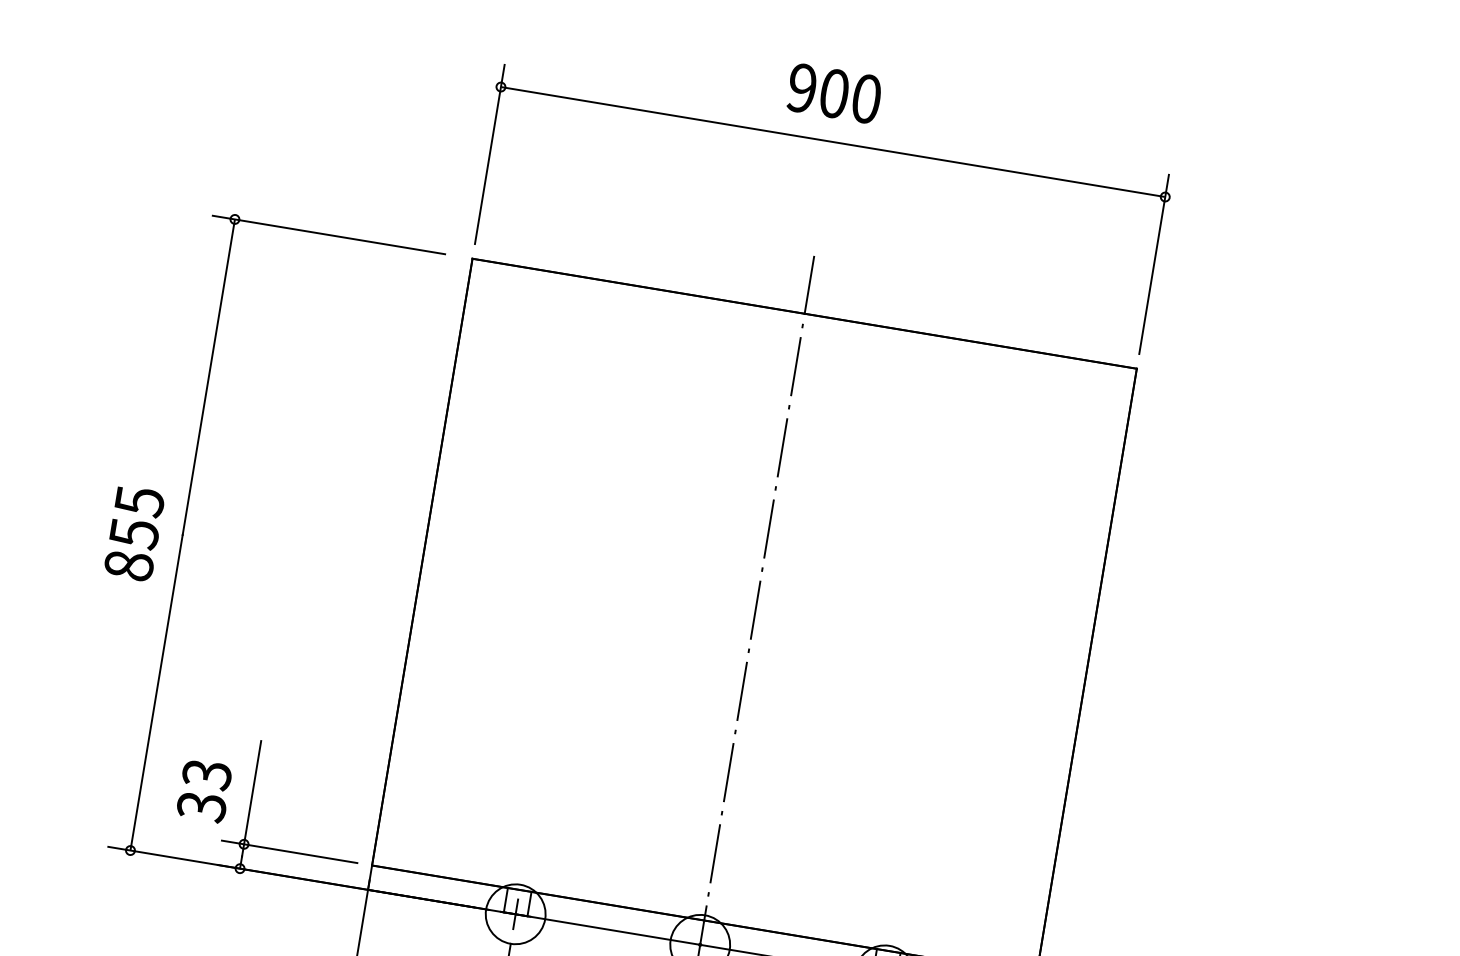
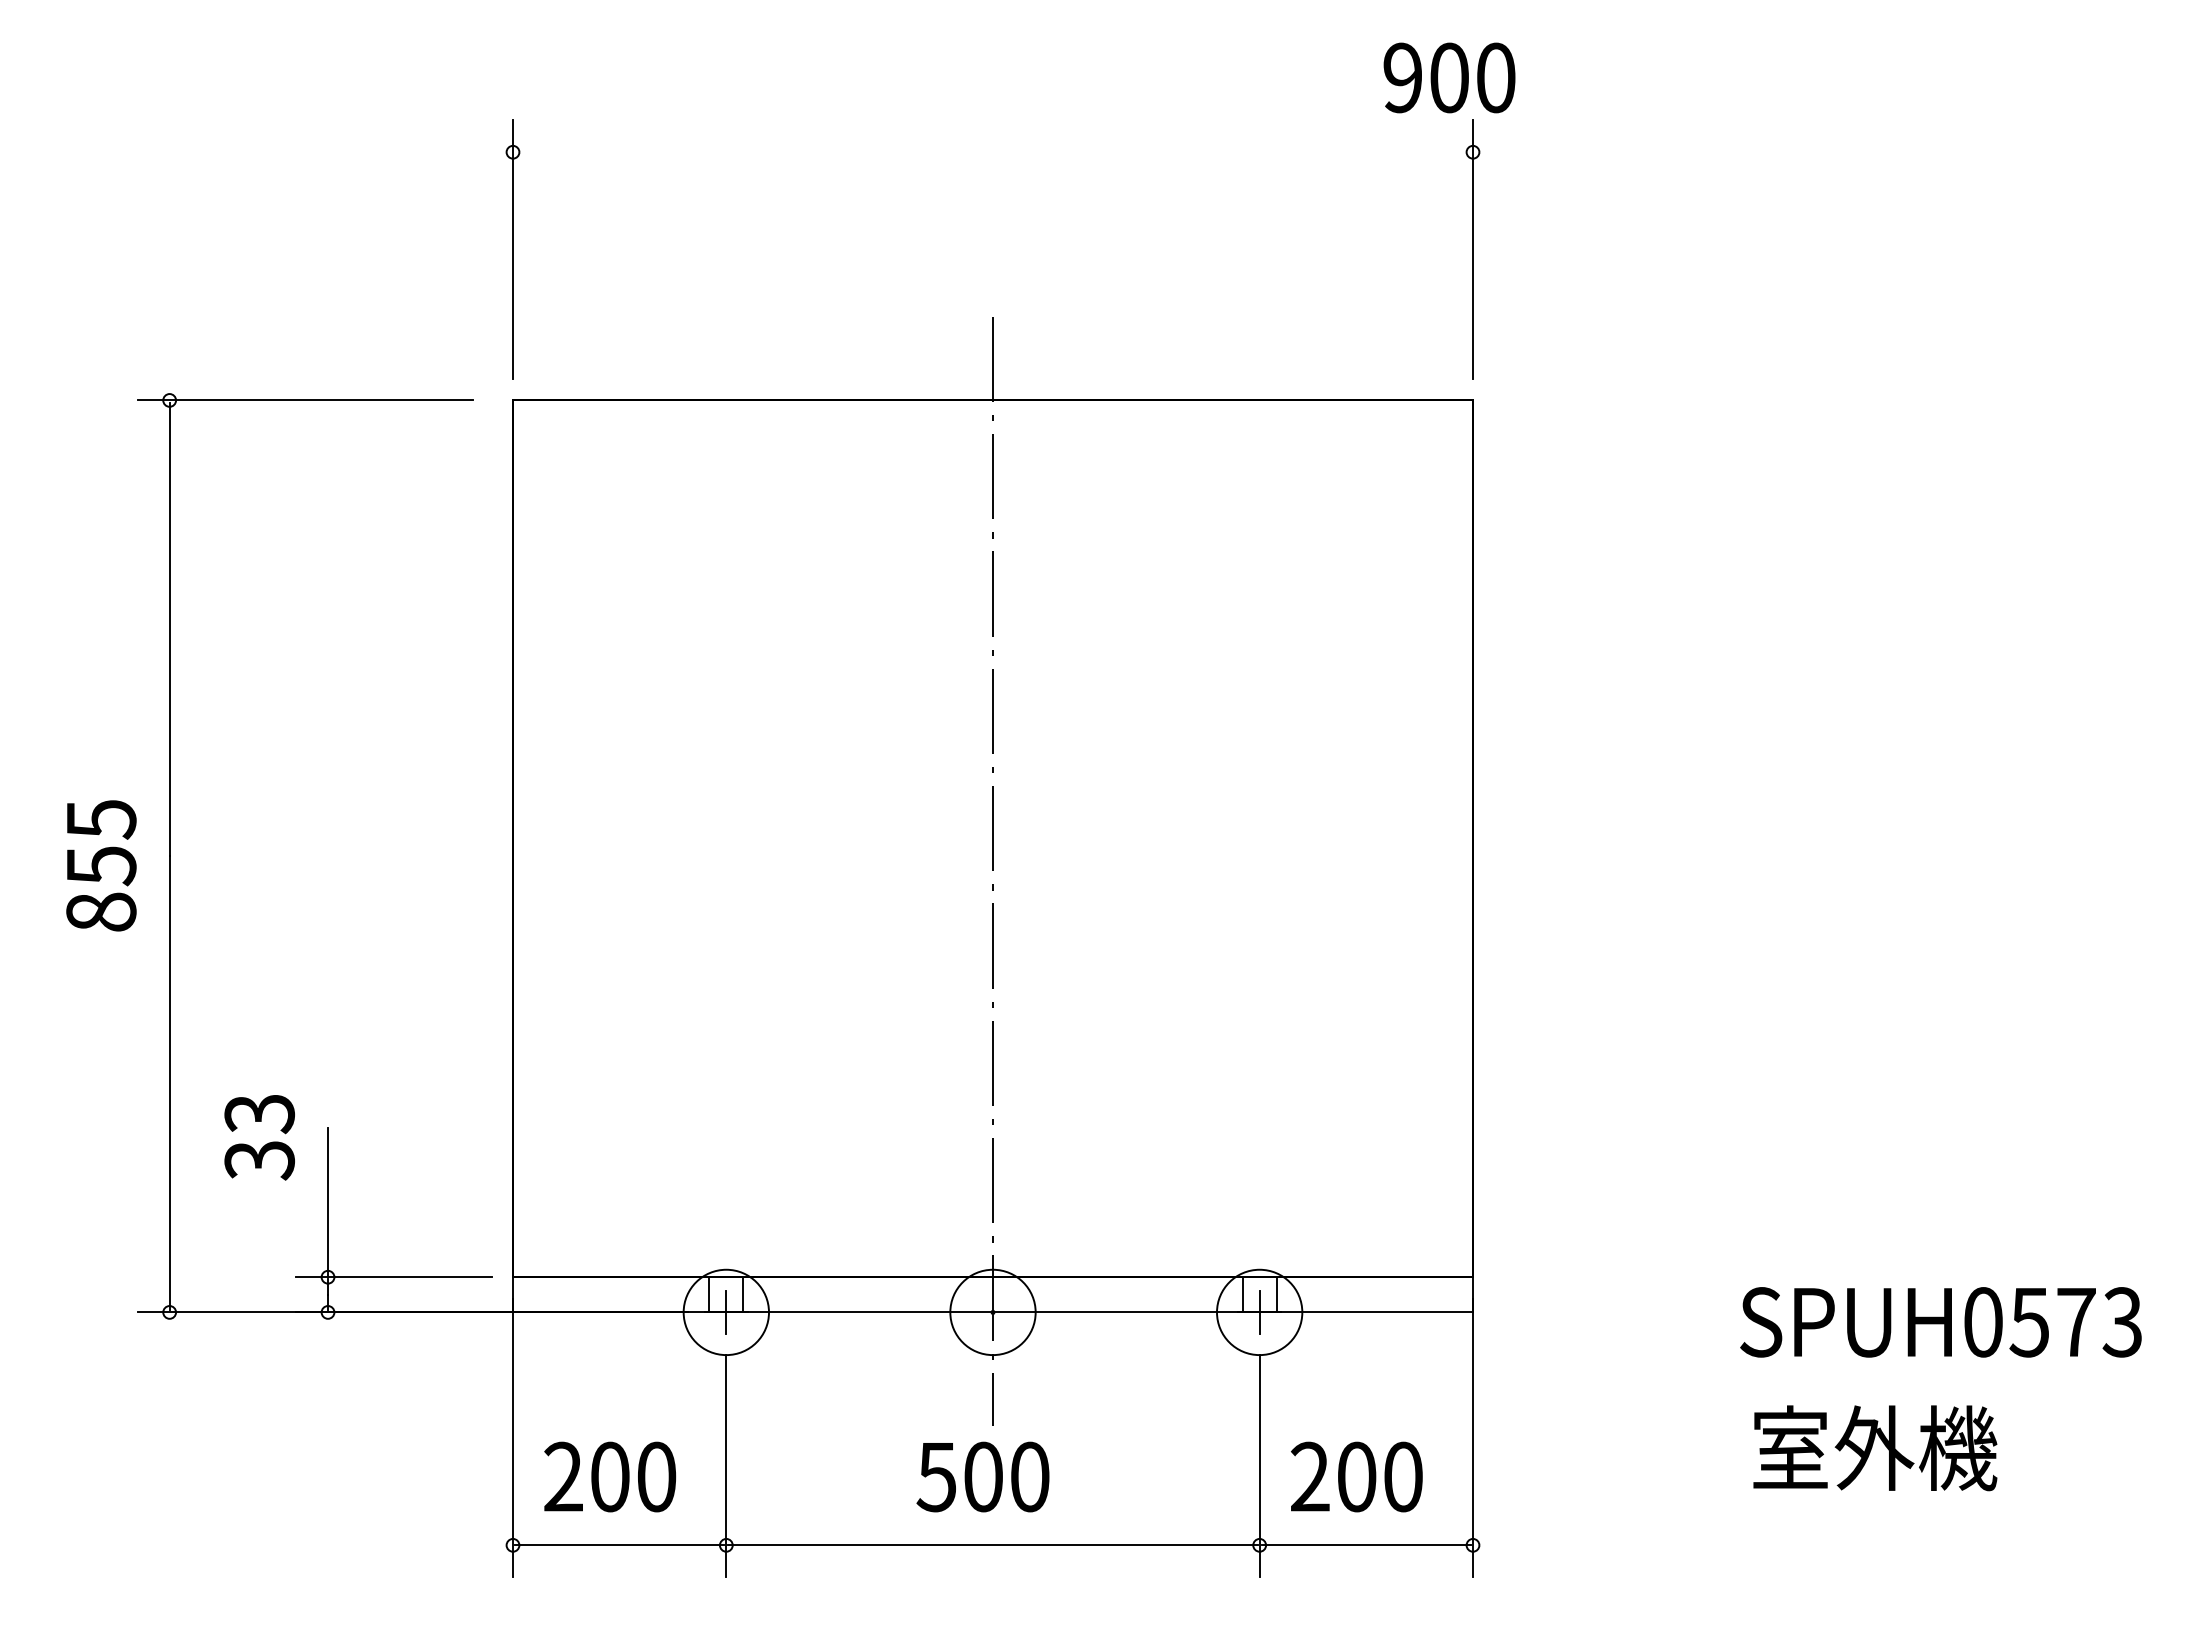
text: (834, 93) -> (1449, 77), moved
line: (832, 142) -> (992, 152), removed
text: (204, 790) -> (259, 1137), moved

